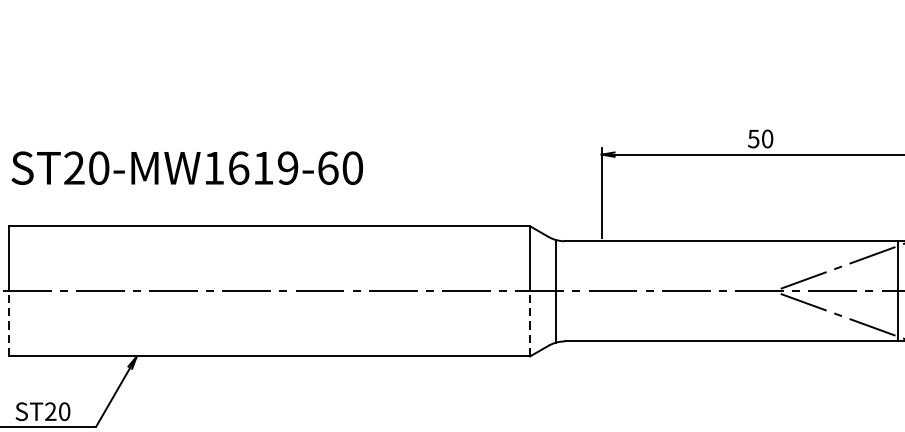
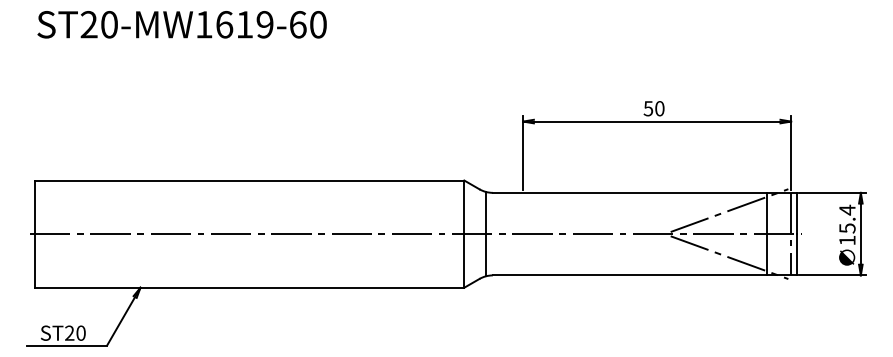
text: (186, 167) -> (181, 24), moved
line: (9, 323) -> (35, 260), dashed -> solid
line: (530, 323) -> (464, 260), dashed -> solid

